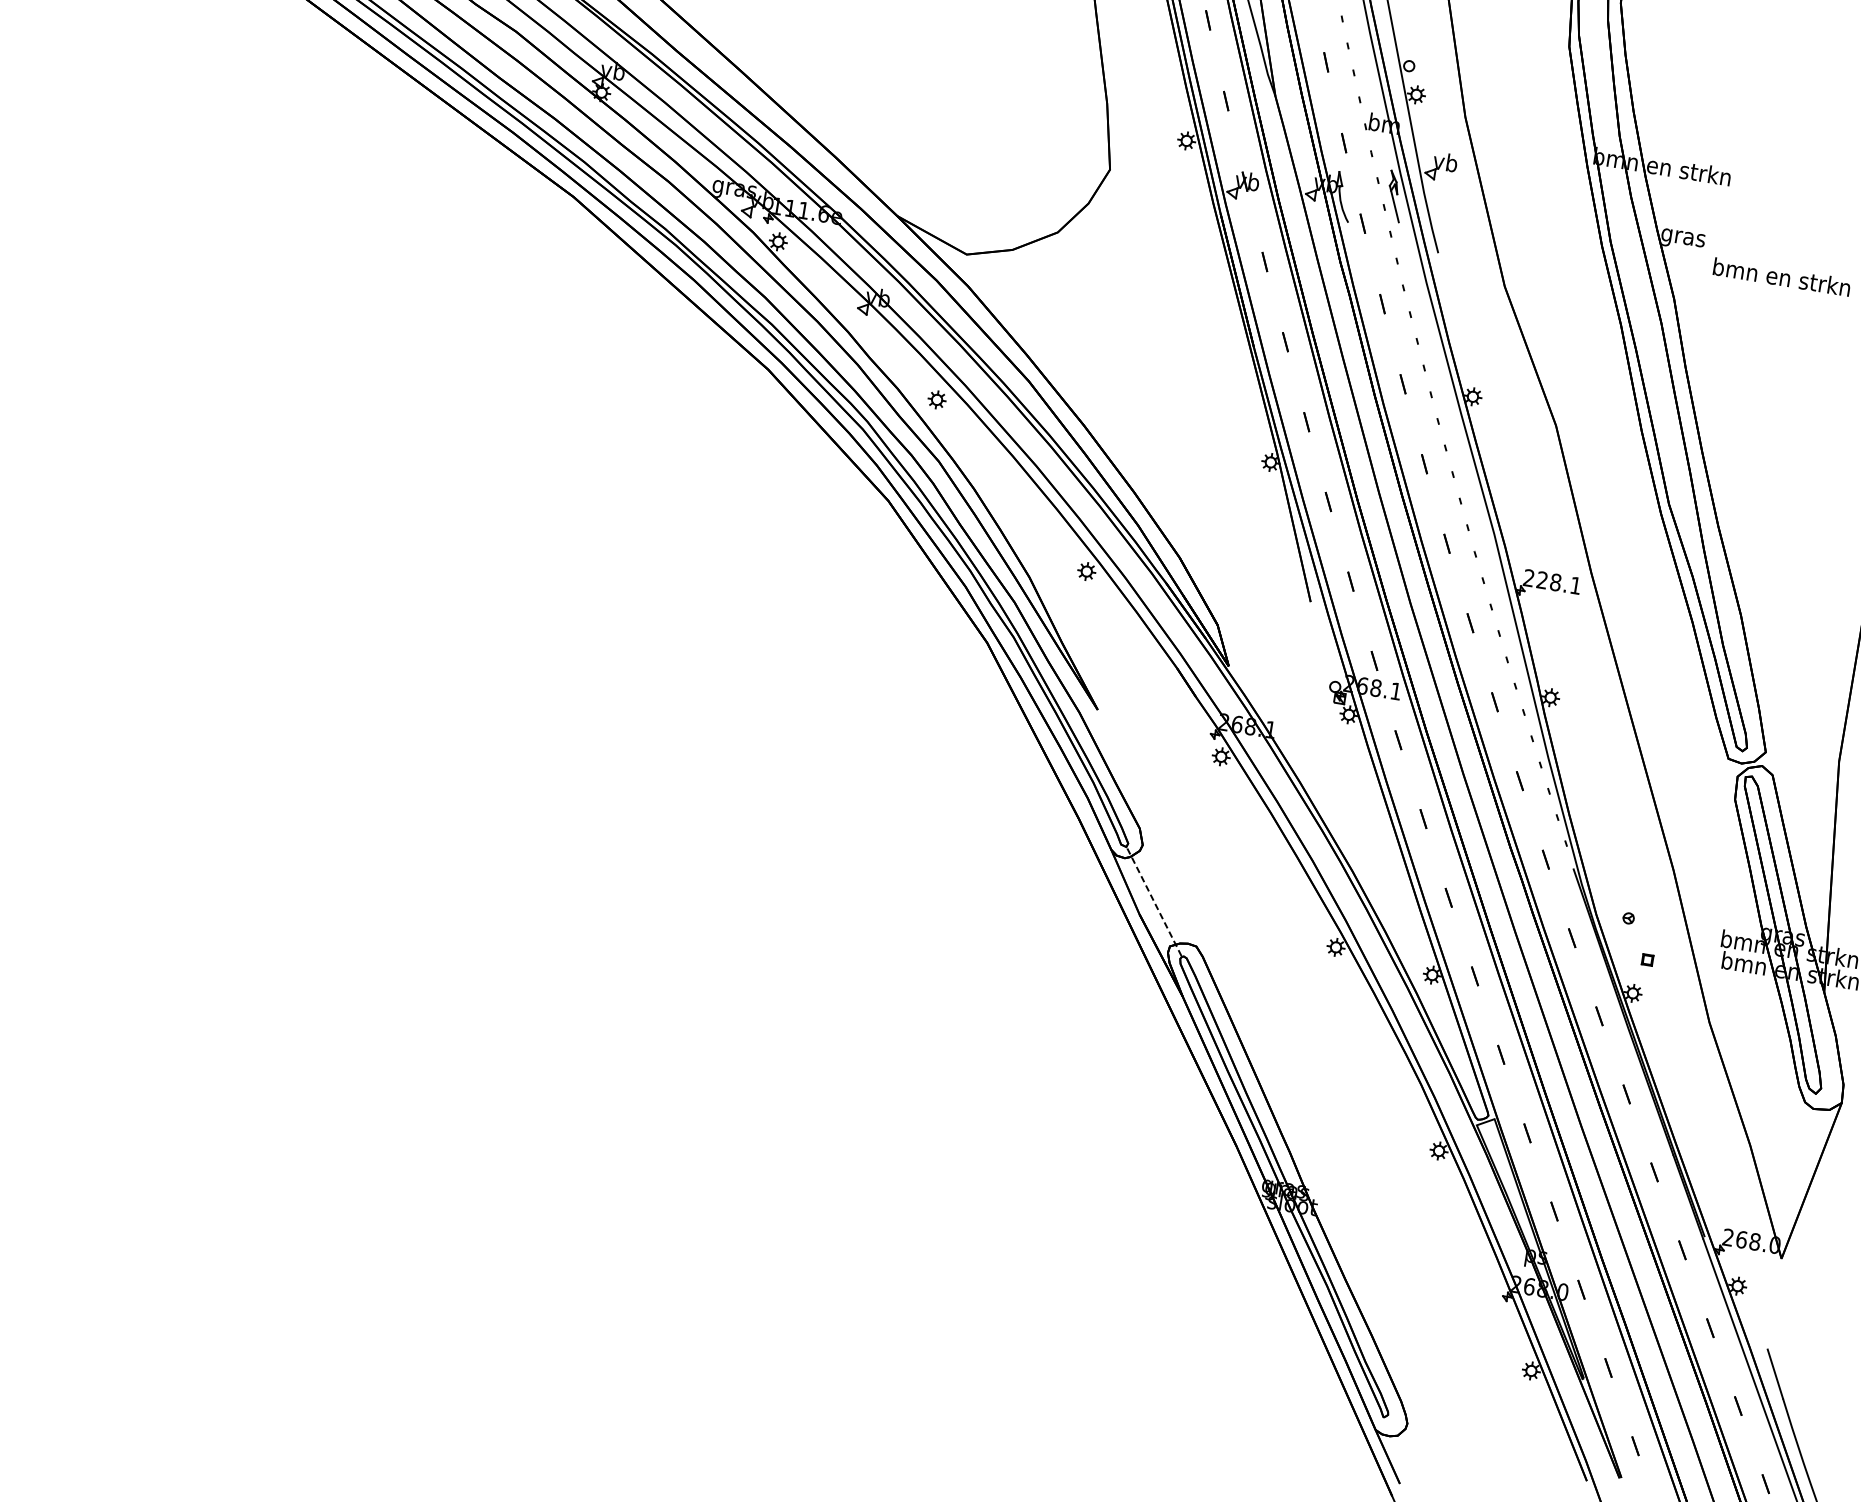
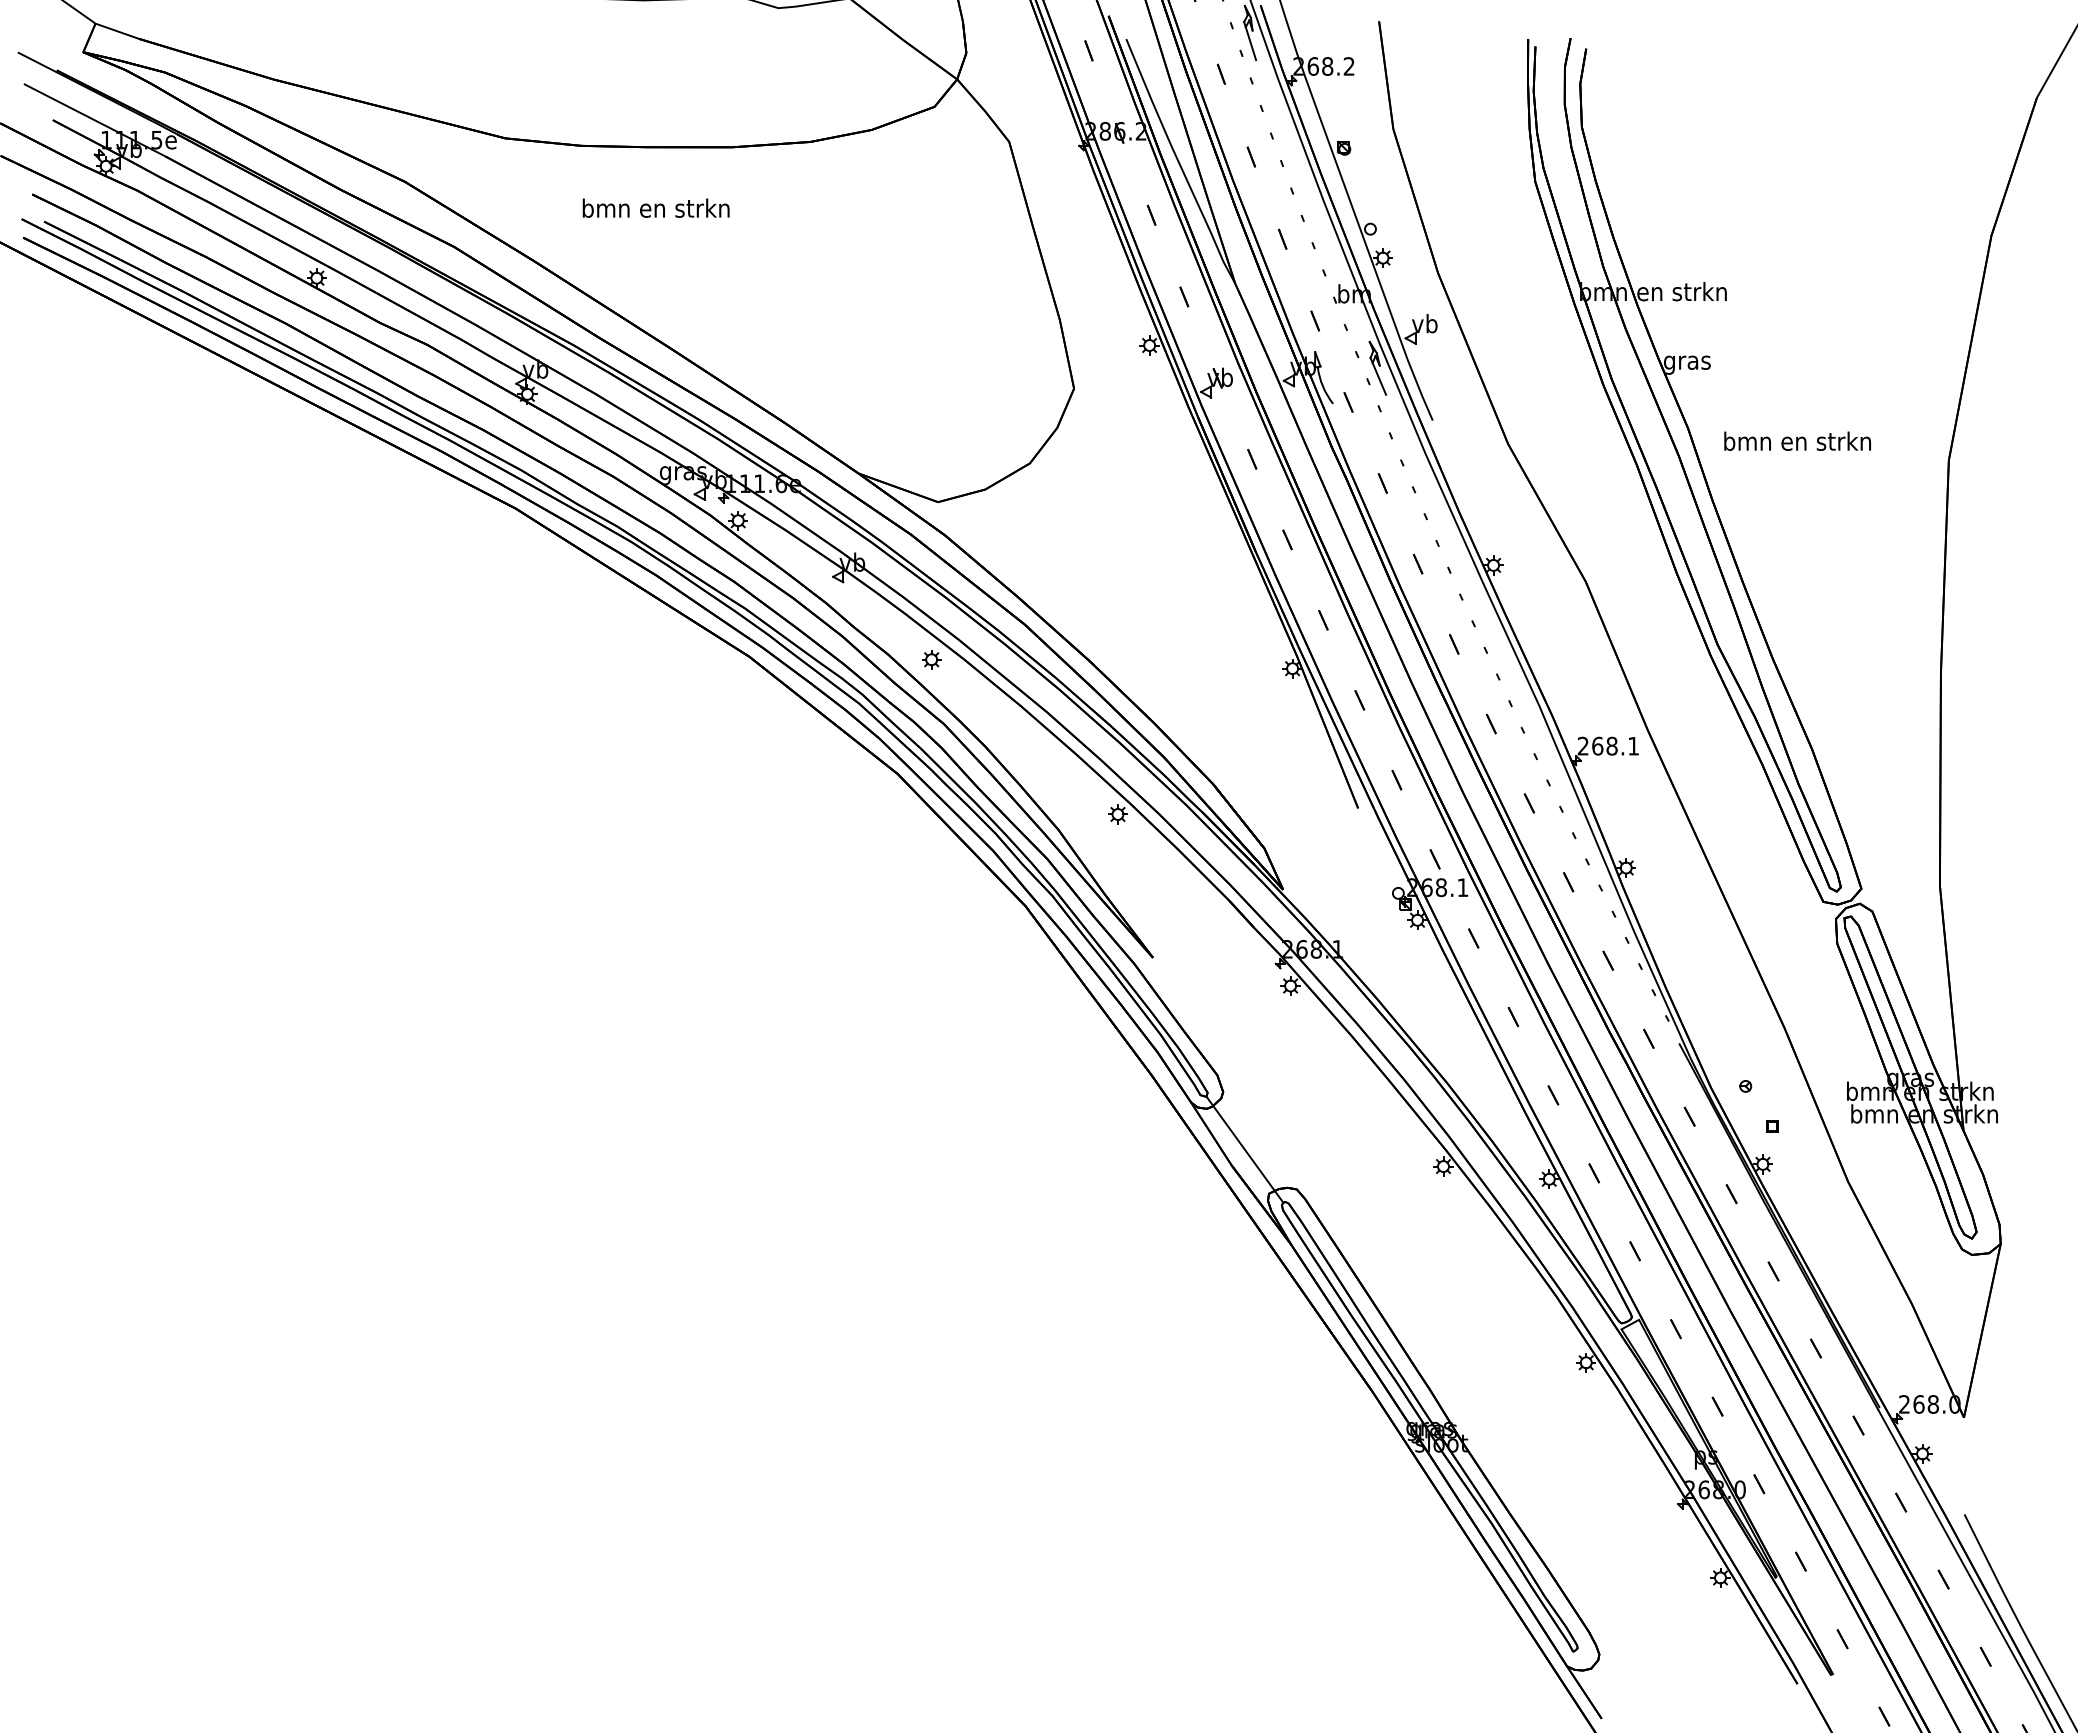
text: (1782, 276) -> (1797, 440), moved
text: (1542, 579) -> (1597, 745), 228.1 -> 268.1
line: (1153, 901) -> (1244, 1149), dashed -> solid

